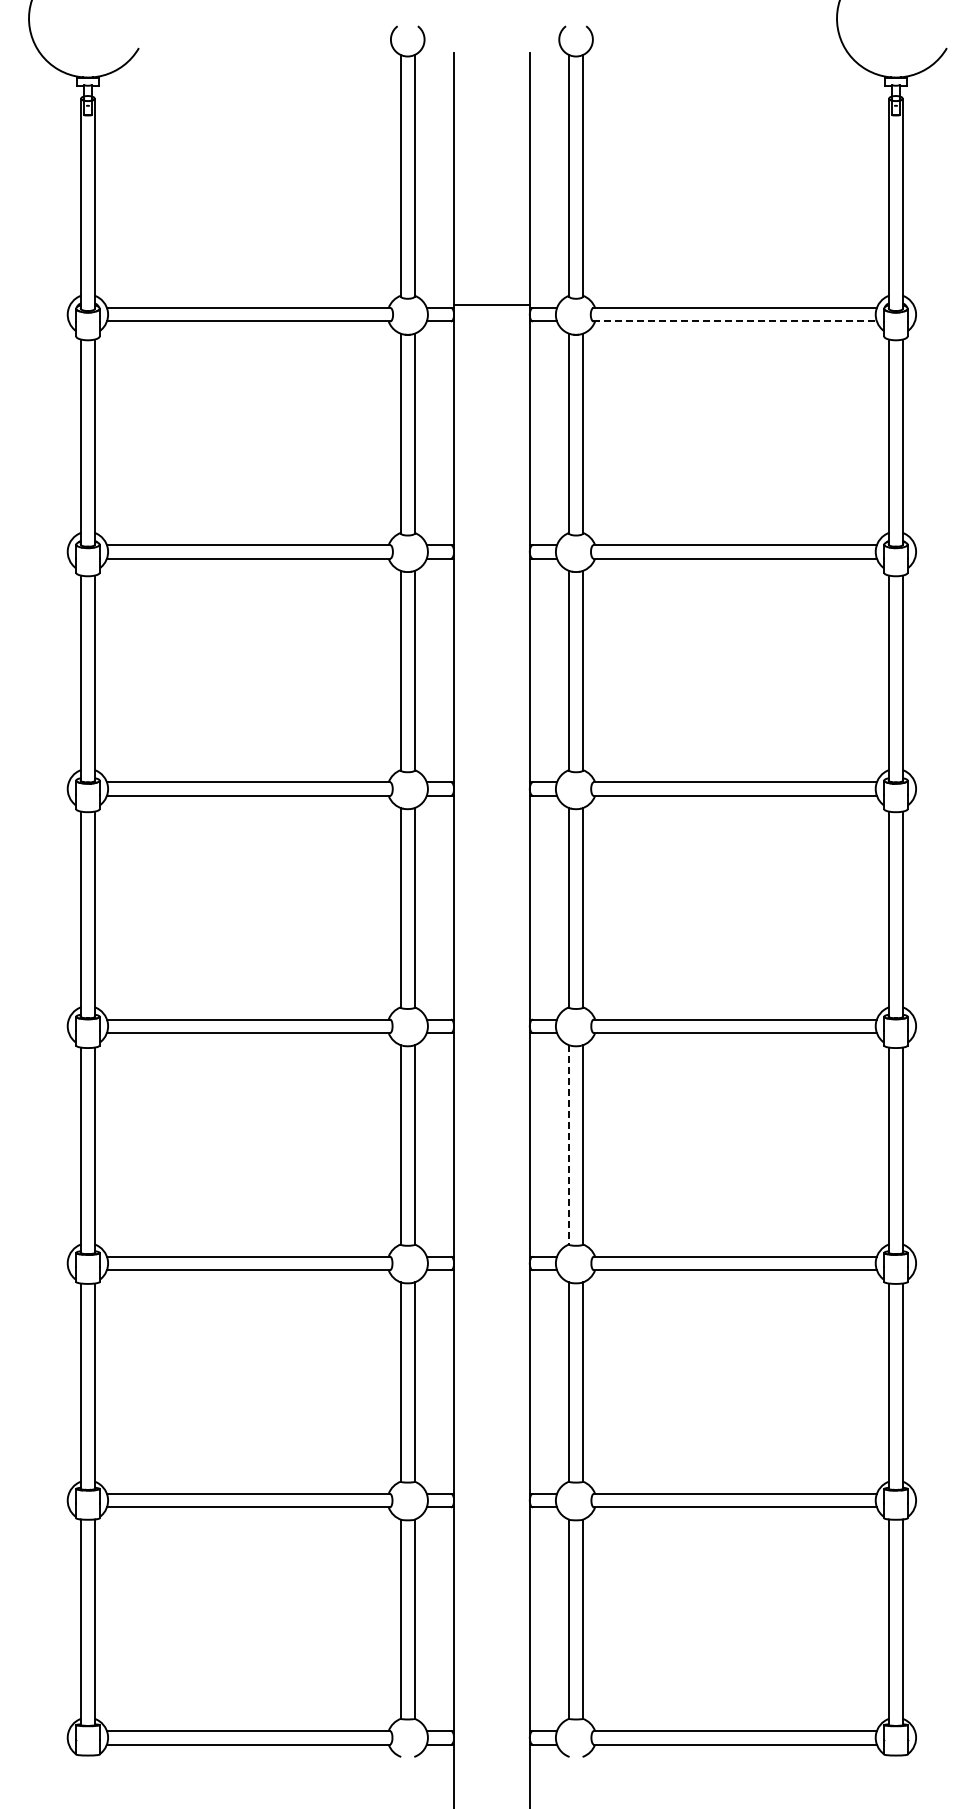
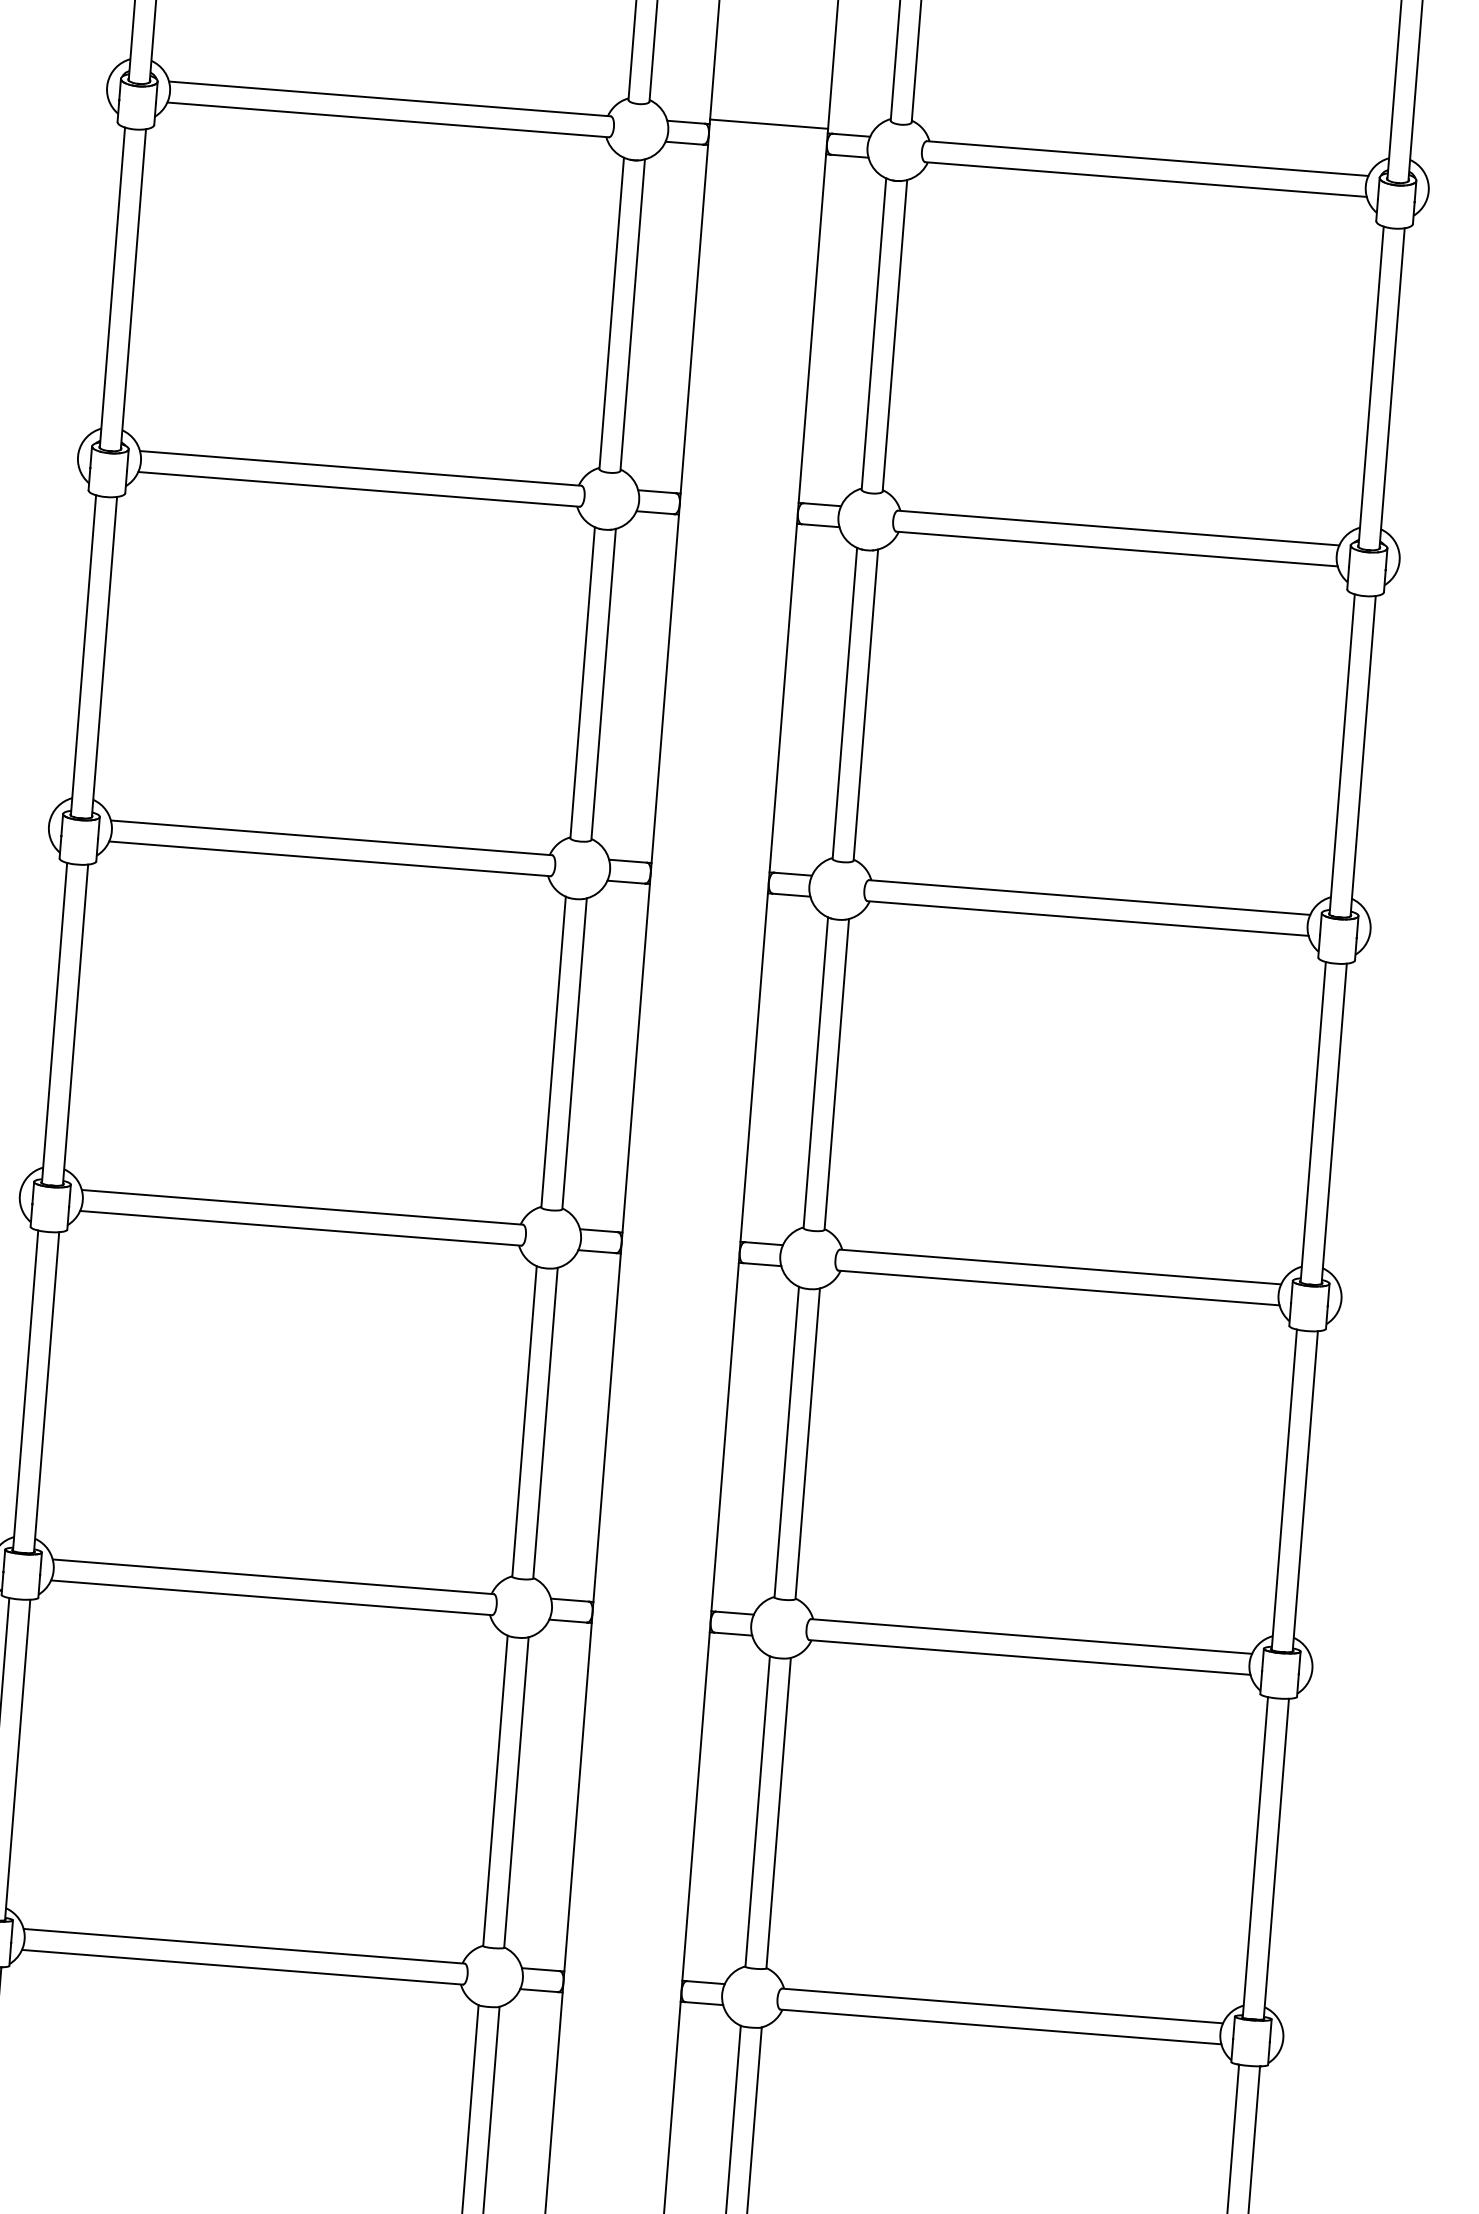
line: (735, 321) -> (1146, 179), dashed -> solid
line: (569, 1145) -> (786, 1442), dashed -> solid

